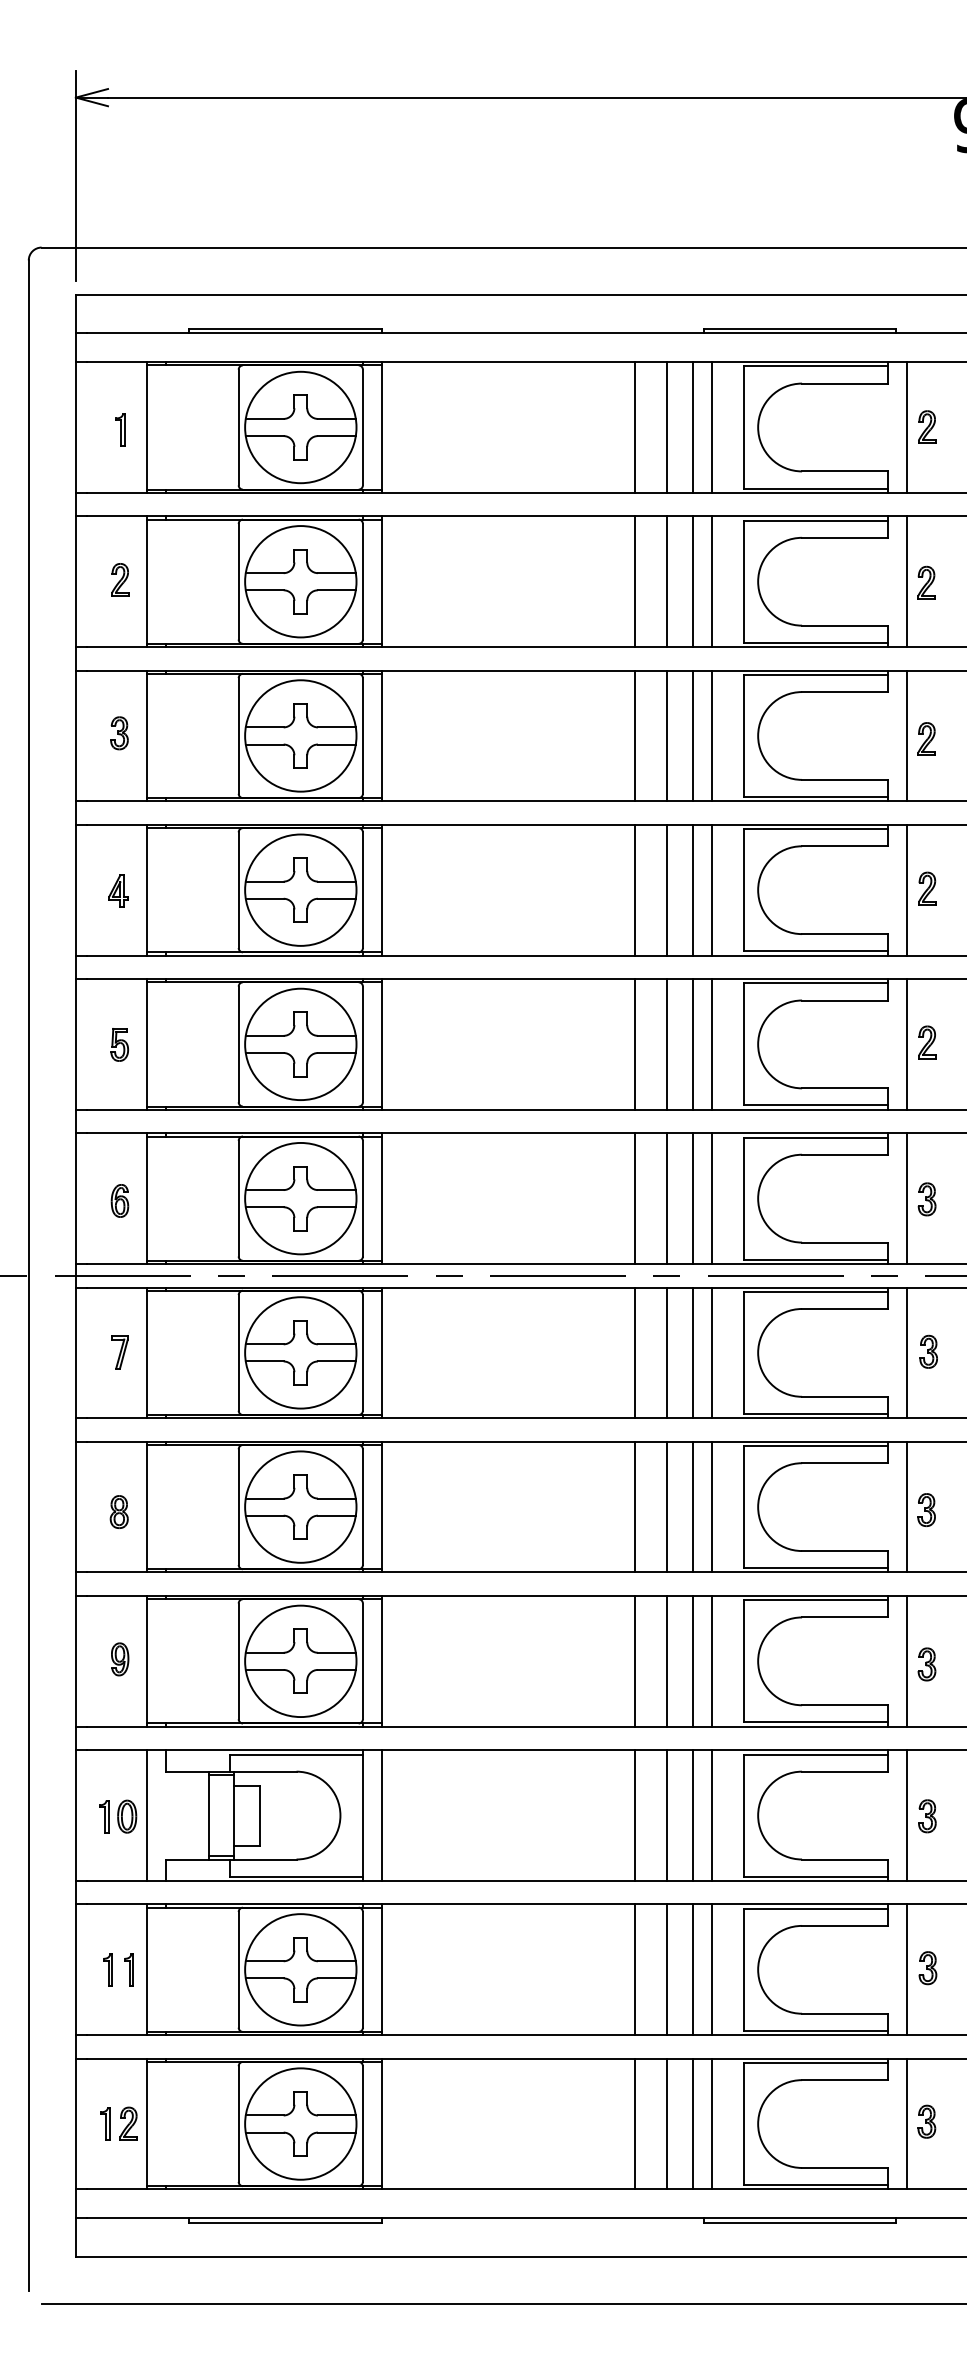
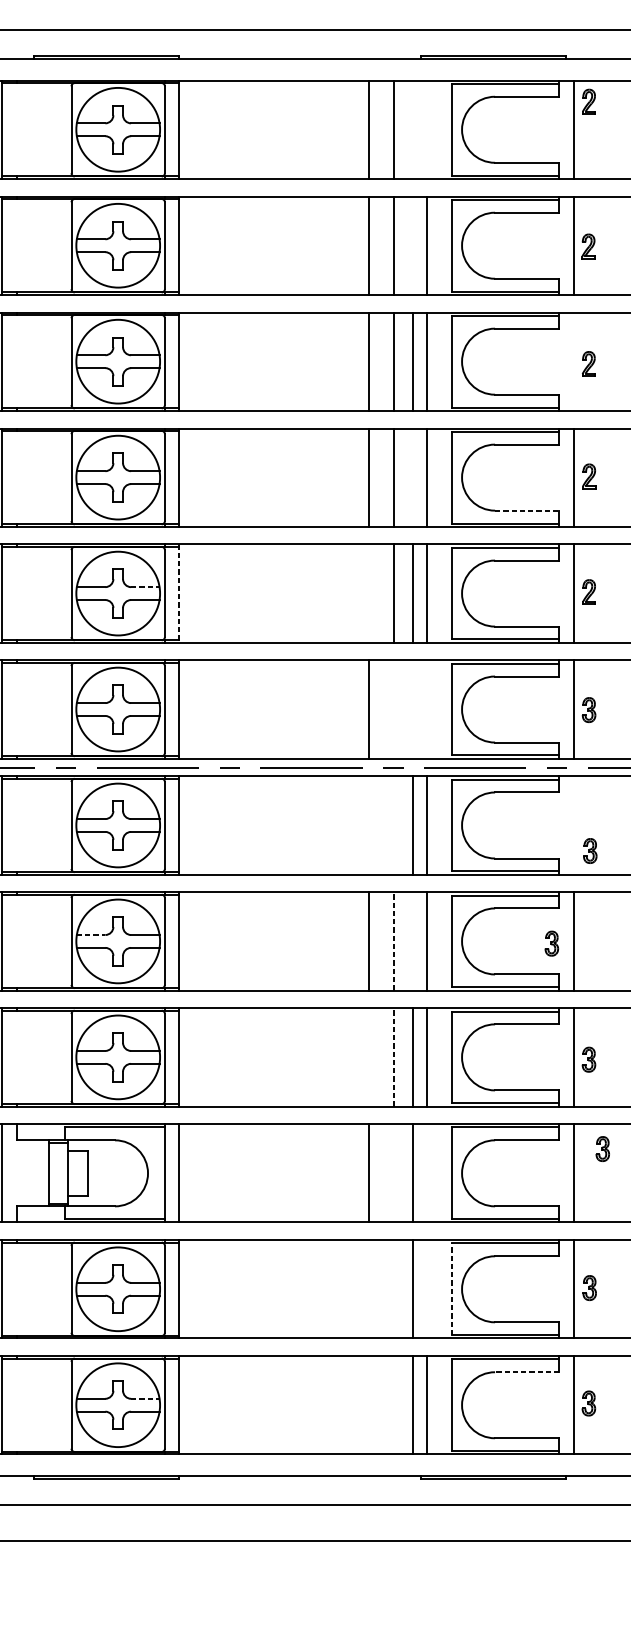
part: (927, 426) -> (589, 101), moved
line: (692, 427) -> (412, 129), removed
line: (712, 427) -> (427, 129), removed
line: (692, 581) -> (412, 245), removed
line: (907, 735) -> (574, 361), removed
line: (692, 889) -> (412, 477), removed
line: (844, 934) -> (526, 510), solid -> dashed
line: (336, 1035) -> (145, 586), solid -> dashed
line: (382, 1044) -> (179, 593), solid -> dashed
line: (634, 1044) -> (369, 593), removed
line: (667, 1198) -> (393, 709), removed
line: (692, 1198) -> (412, 709), removed
line: (712, 1198) -> (427, 709), removed
part: (928, 1351) -> (590, 850), moved
line: (634, 1352) -> (369, 825), removed
line: (667, 1352) -> (393, 825), removed
line: (907, 1352) -> (574, 825), removed
line: (264, 1498) -> (90, 934), solid -> dashed
line: (667, 1506) -> (393, 940), solid -> dashed
line: (692, 1506) -> (412, 940), removed
part: (926, 1509) -> (551, 943), moved
line: (667, 1660) -> (393, 1056), solid -> dashed
line: (634, 1661) -> (369, 1057), removed
line: (667, 1815) -> (393, 1173), removed
line: (712, 1815) -> (427, 1173), removed
part: (927, 1816) -> (602, 1149), moved
line: (634, 1969) -> (369, 1289), removed
line: (667, 1969) -> (393, 1289), removed
line: (712, 1969) -> (427, 1289), removed
line: (744, 1969) -> (451, 1289), solid -> dashed
line: (844, 2080) -> (526, 1372), solid -> dashed
line: (336, 2115) -> (145, 1398), solid -> dashed
line: (634, 2123) -> (369, 1404), removed
line: (667, 2123) -> (393, 1404), removed

